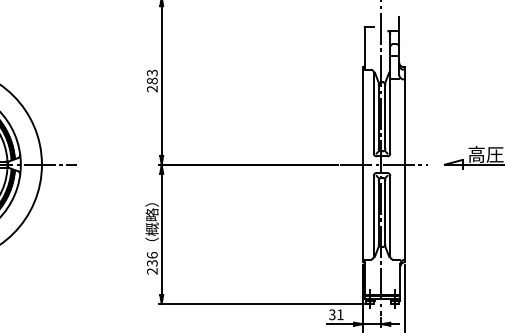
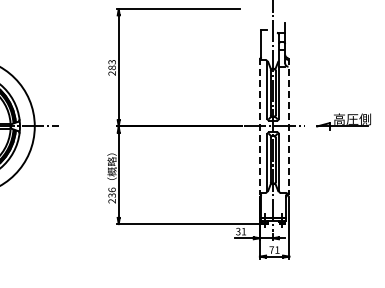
line: (362, 164) -> (259, 126), solid -> dashed
line: (405, 164) -> (289, 126), solid -> dashed

